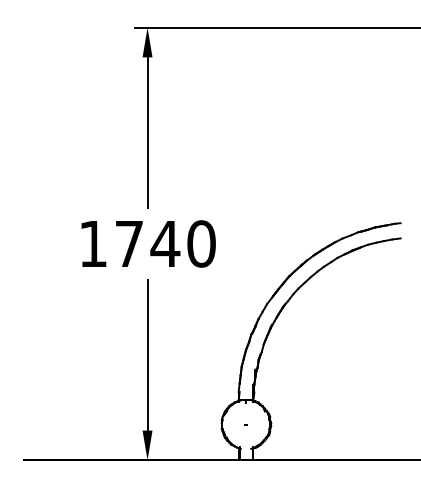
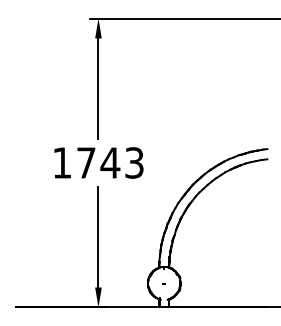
text: (201, 243) -> (134, 162), 1740 -> 1743

